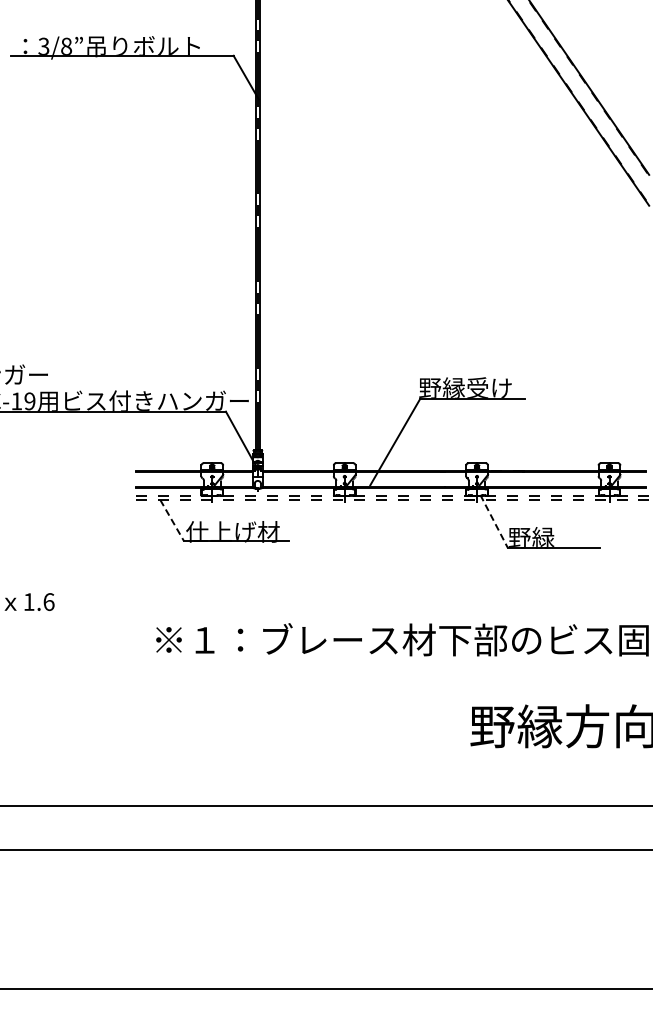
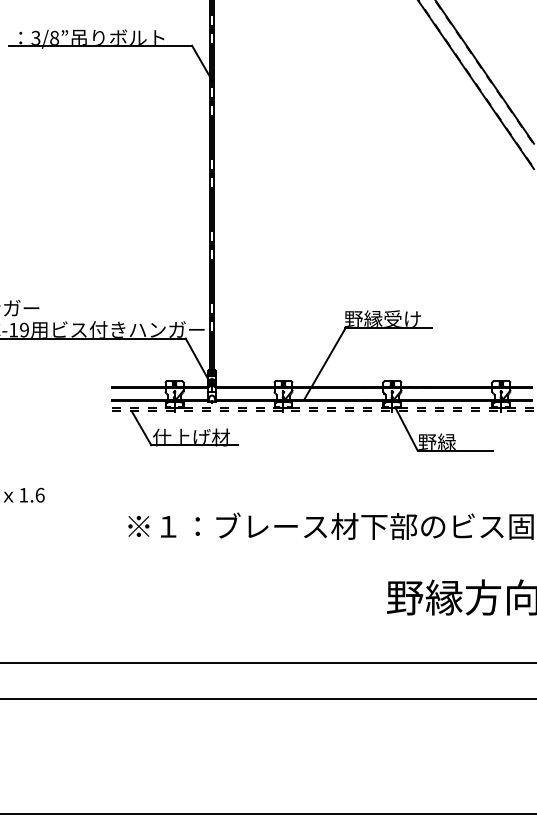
line: (172, 520) -> (141, 428), dashed -> solid
line: (494, 521) -> (406, 428), dashed -> solid

